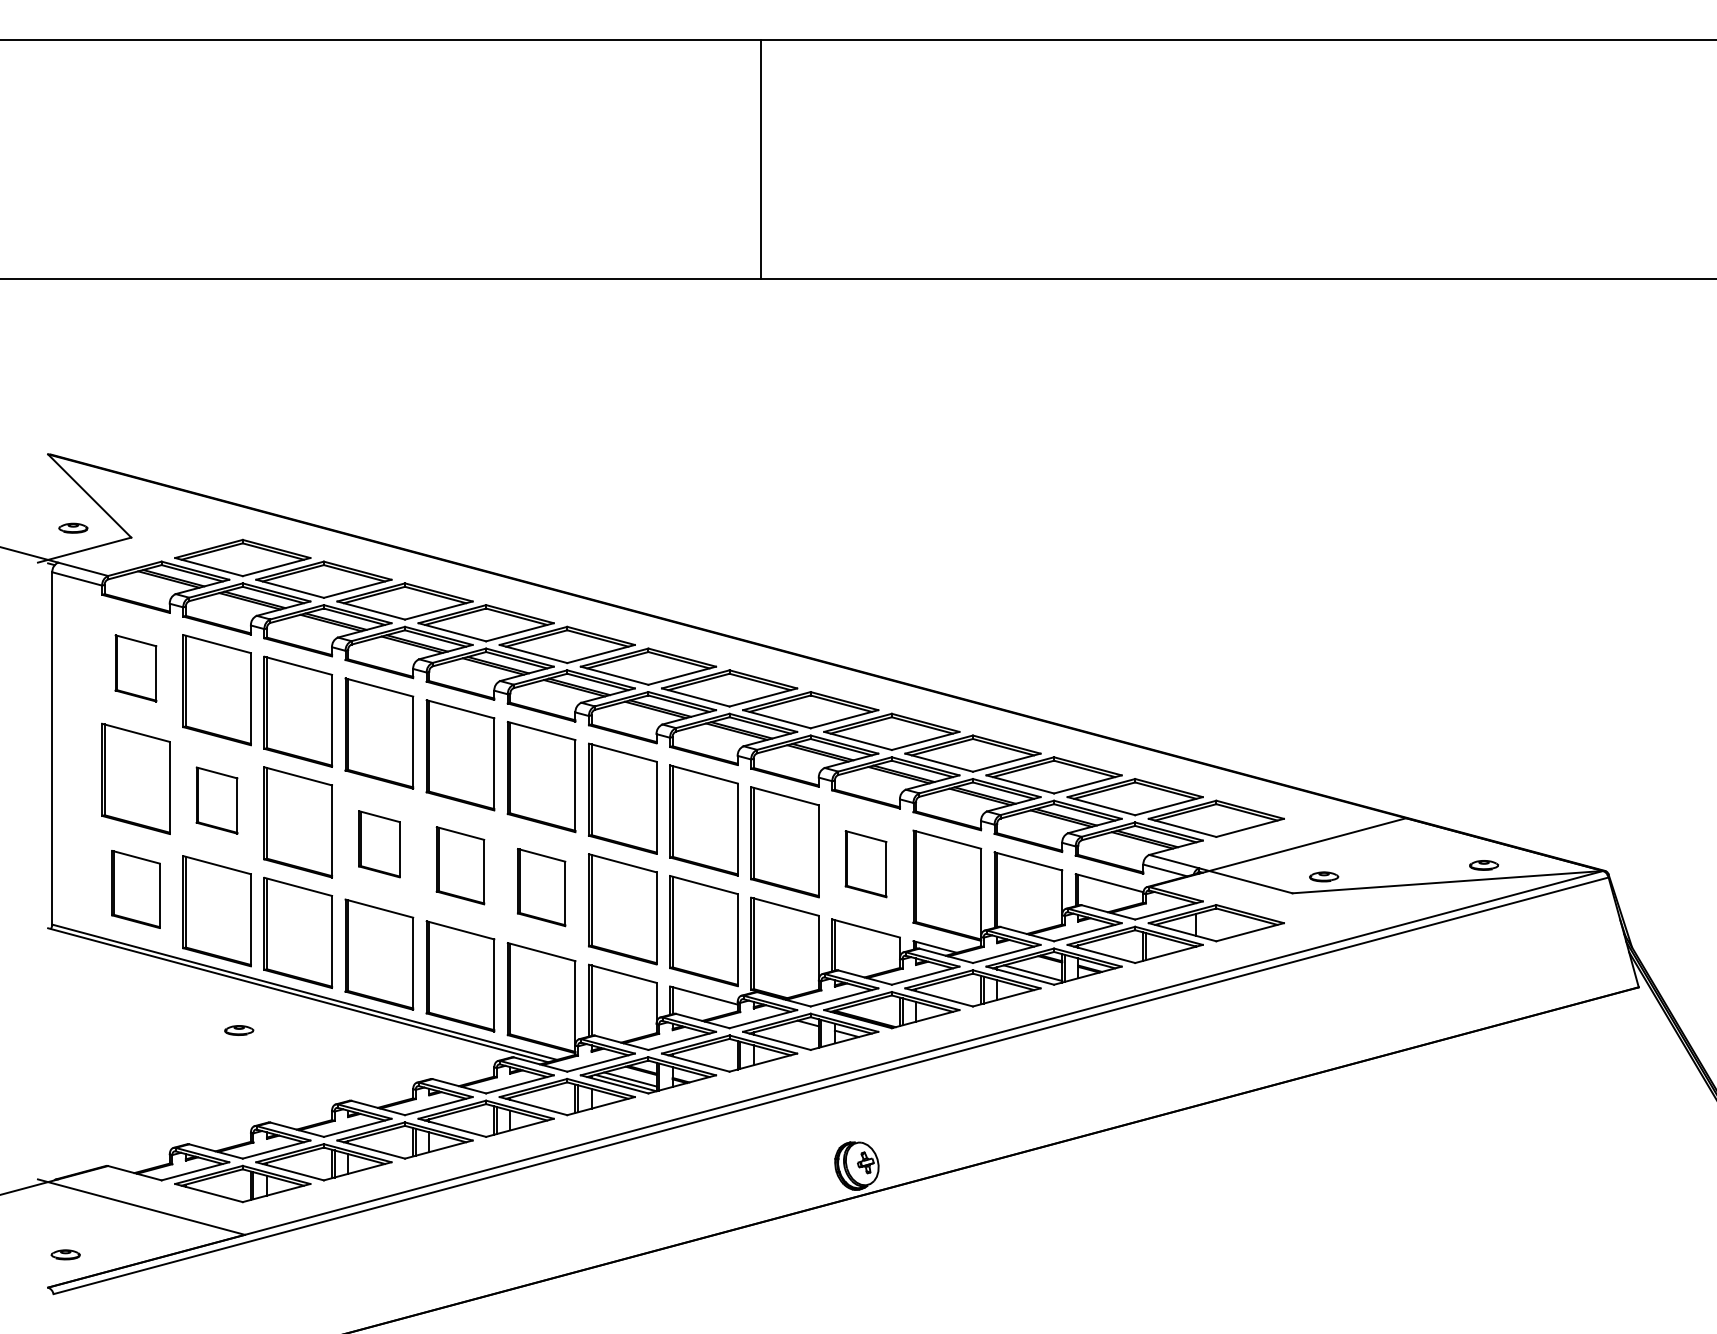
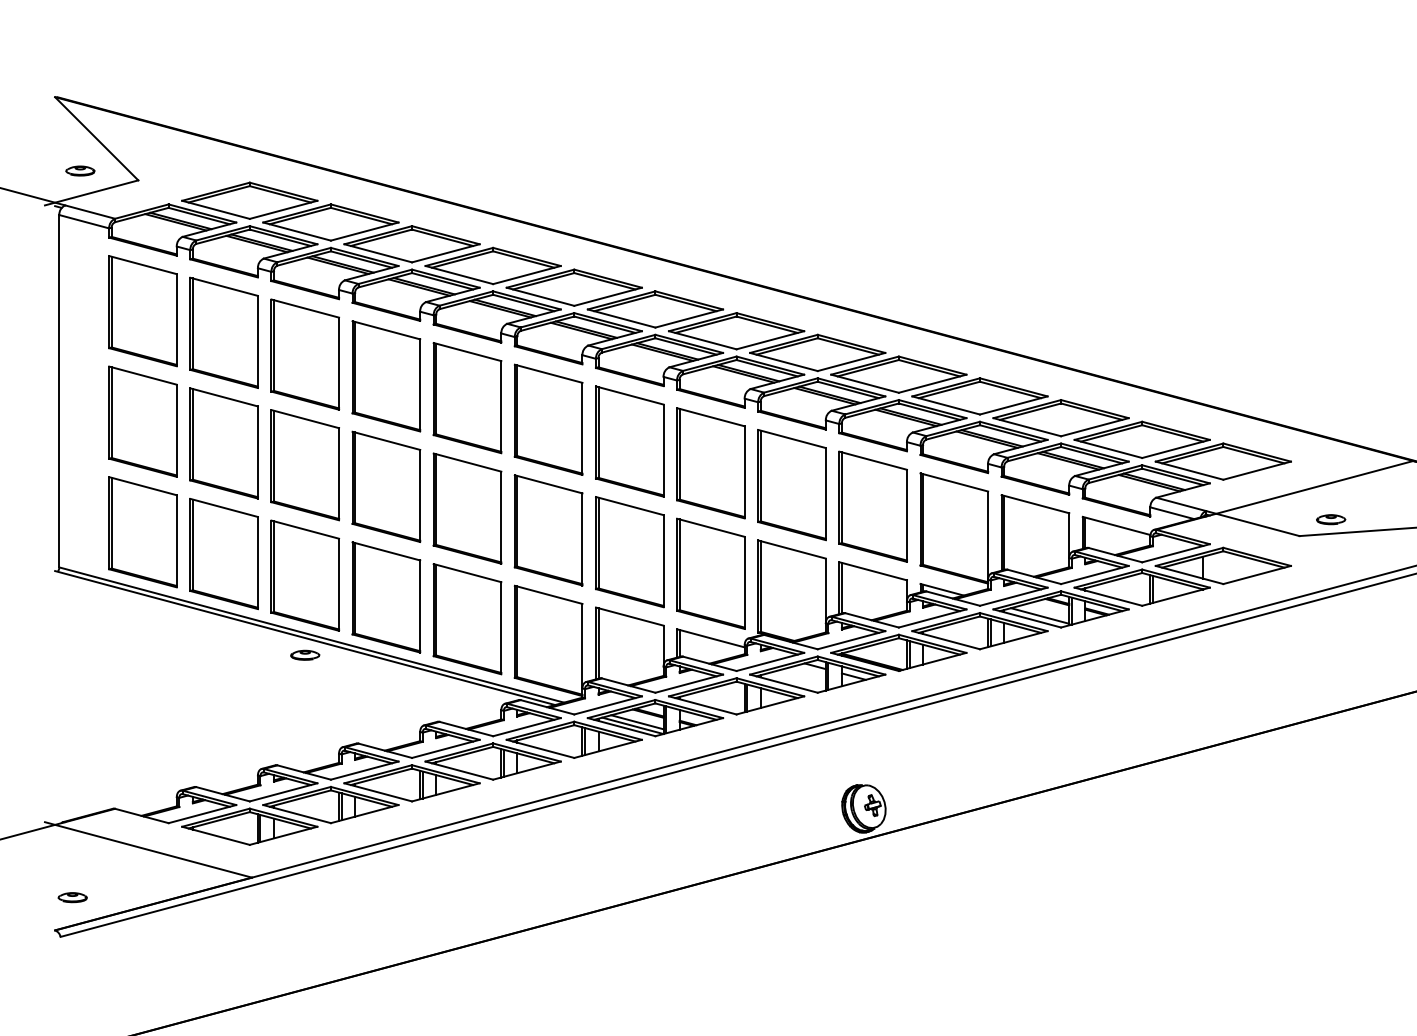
part: (135, 668) -> (142, 311), size x1.67
part: (216, 800) -> (223, 443), size x1.67
part: (379, 844) -> (386, 487), size x1.67
part: (865, 864) -> (872, 507), size x1.67
part: (460, 865) -> (467, 508), size x1.43
part: (541, 887) -> (548, 530), size x1.43
part: (135, 889) -> (142, 532), size x1.43
part: (239, 1030) -> (305, 655), moved

